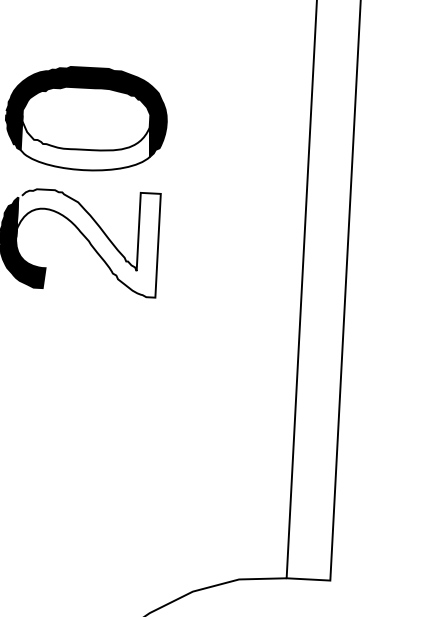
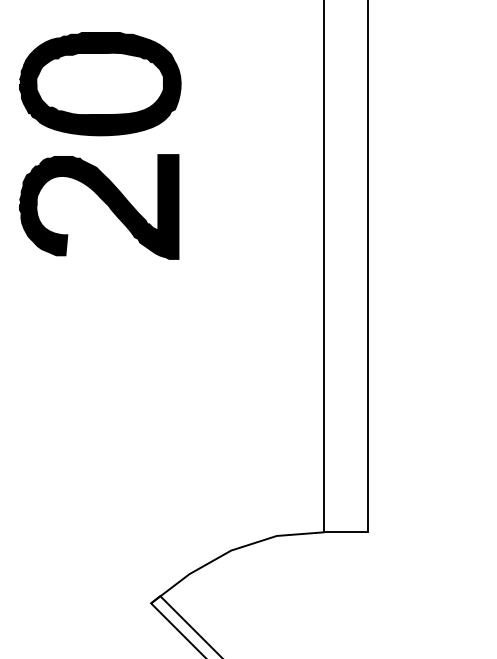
fill: (85, 144) -> (100, 109), added
fill: (87, 241) -> (107, 206), added

